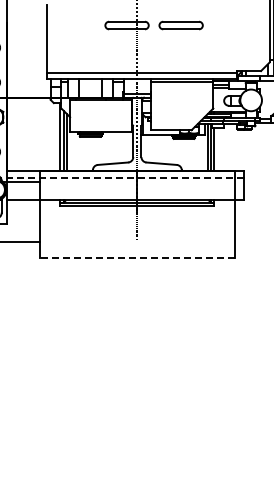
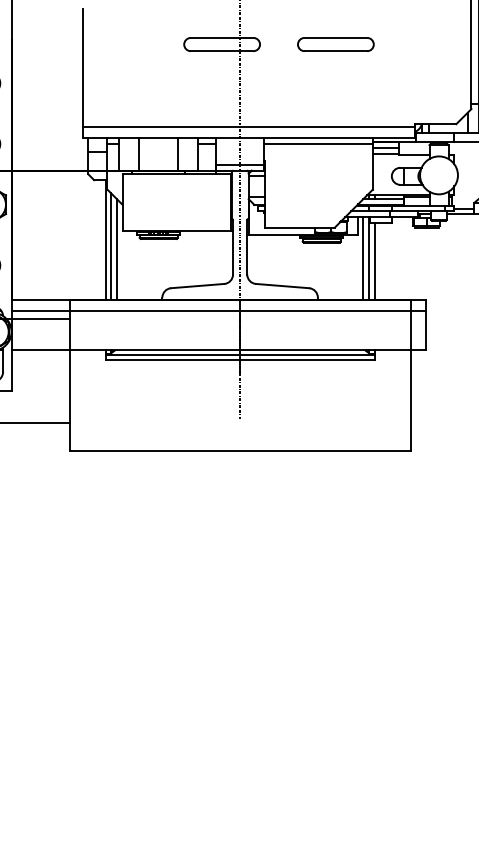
part: (180, 25) -> (334, 44), moved
line: (125, 177) -> (219, 310), dashed -> solid
line: (137, 258) -> (240, 451), dashed -> solid

